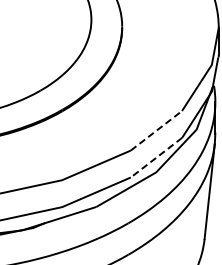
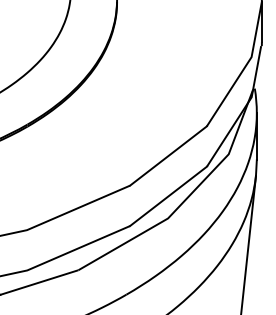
line: (156, 130) -> (168, 155), dashed -> solid
line: (156, 157) -> (168, 196), dashed -> solid

